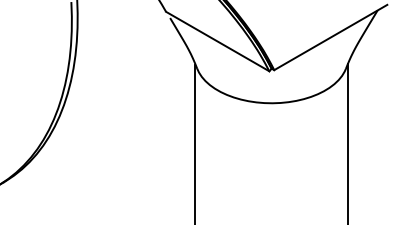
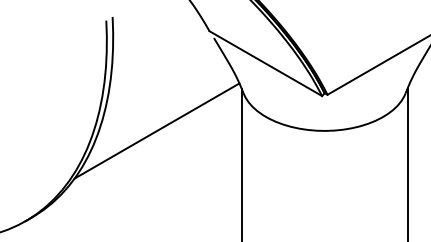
line: (117, 102) -> (156, 130), added

